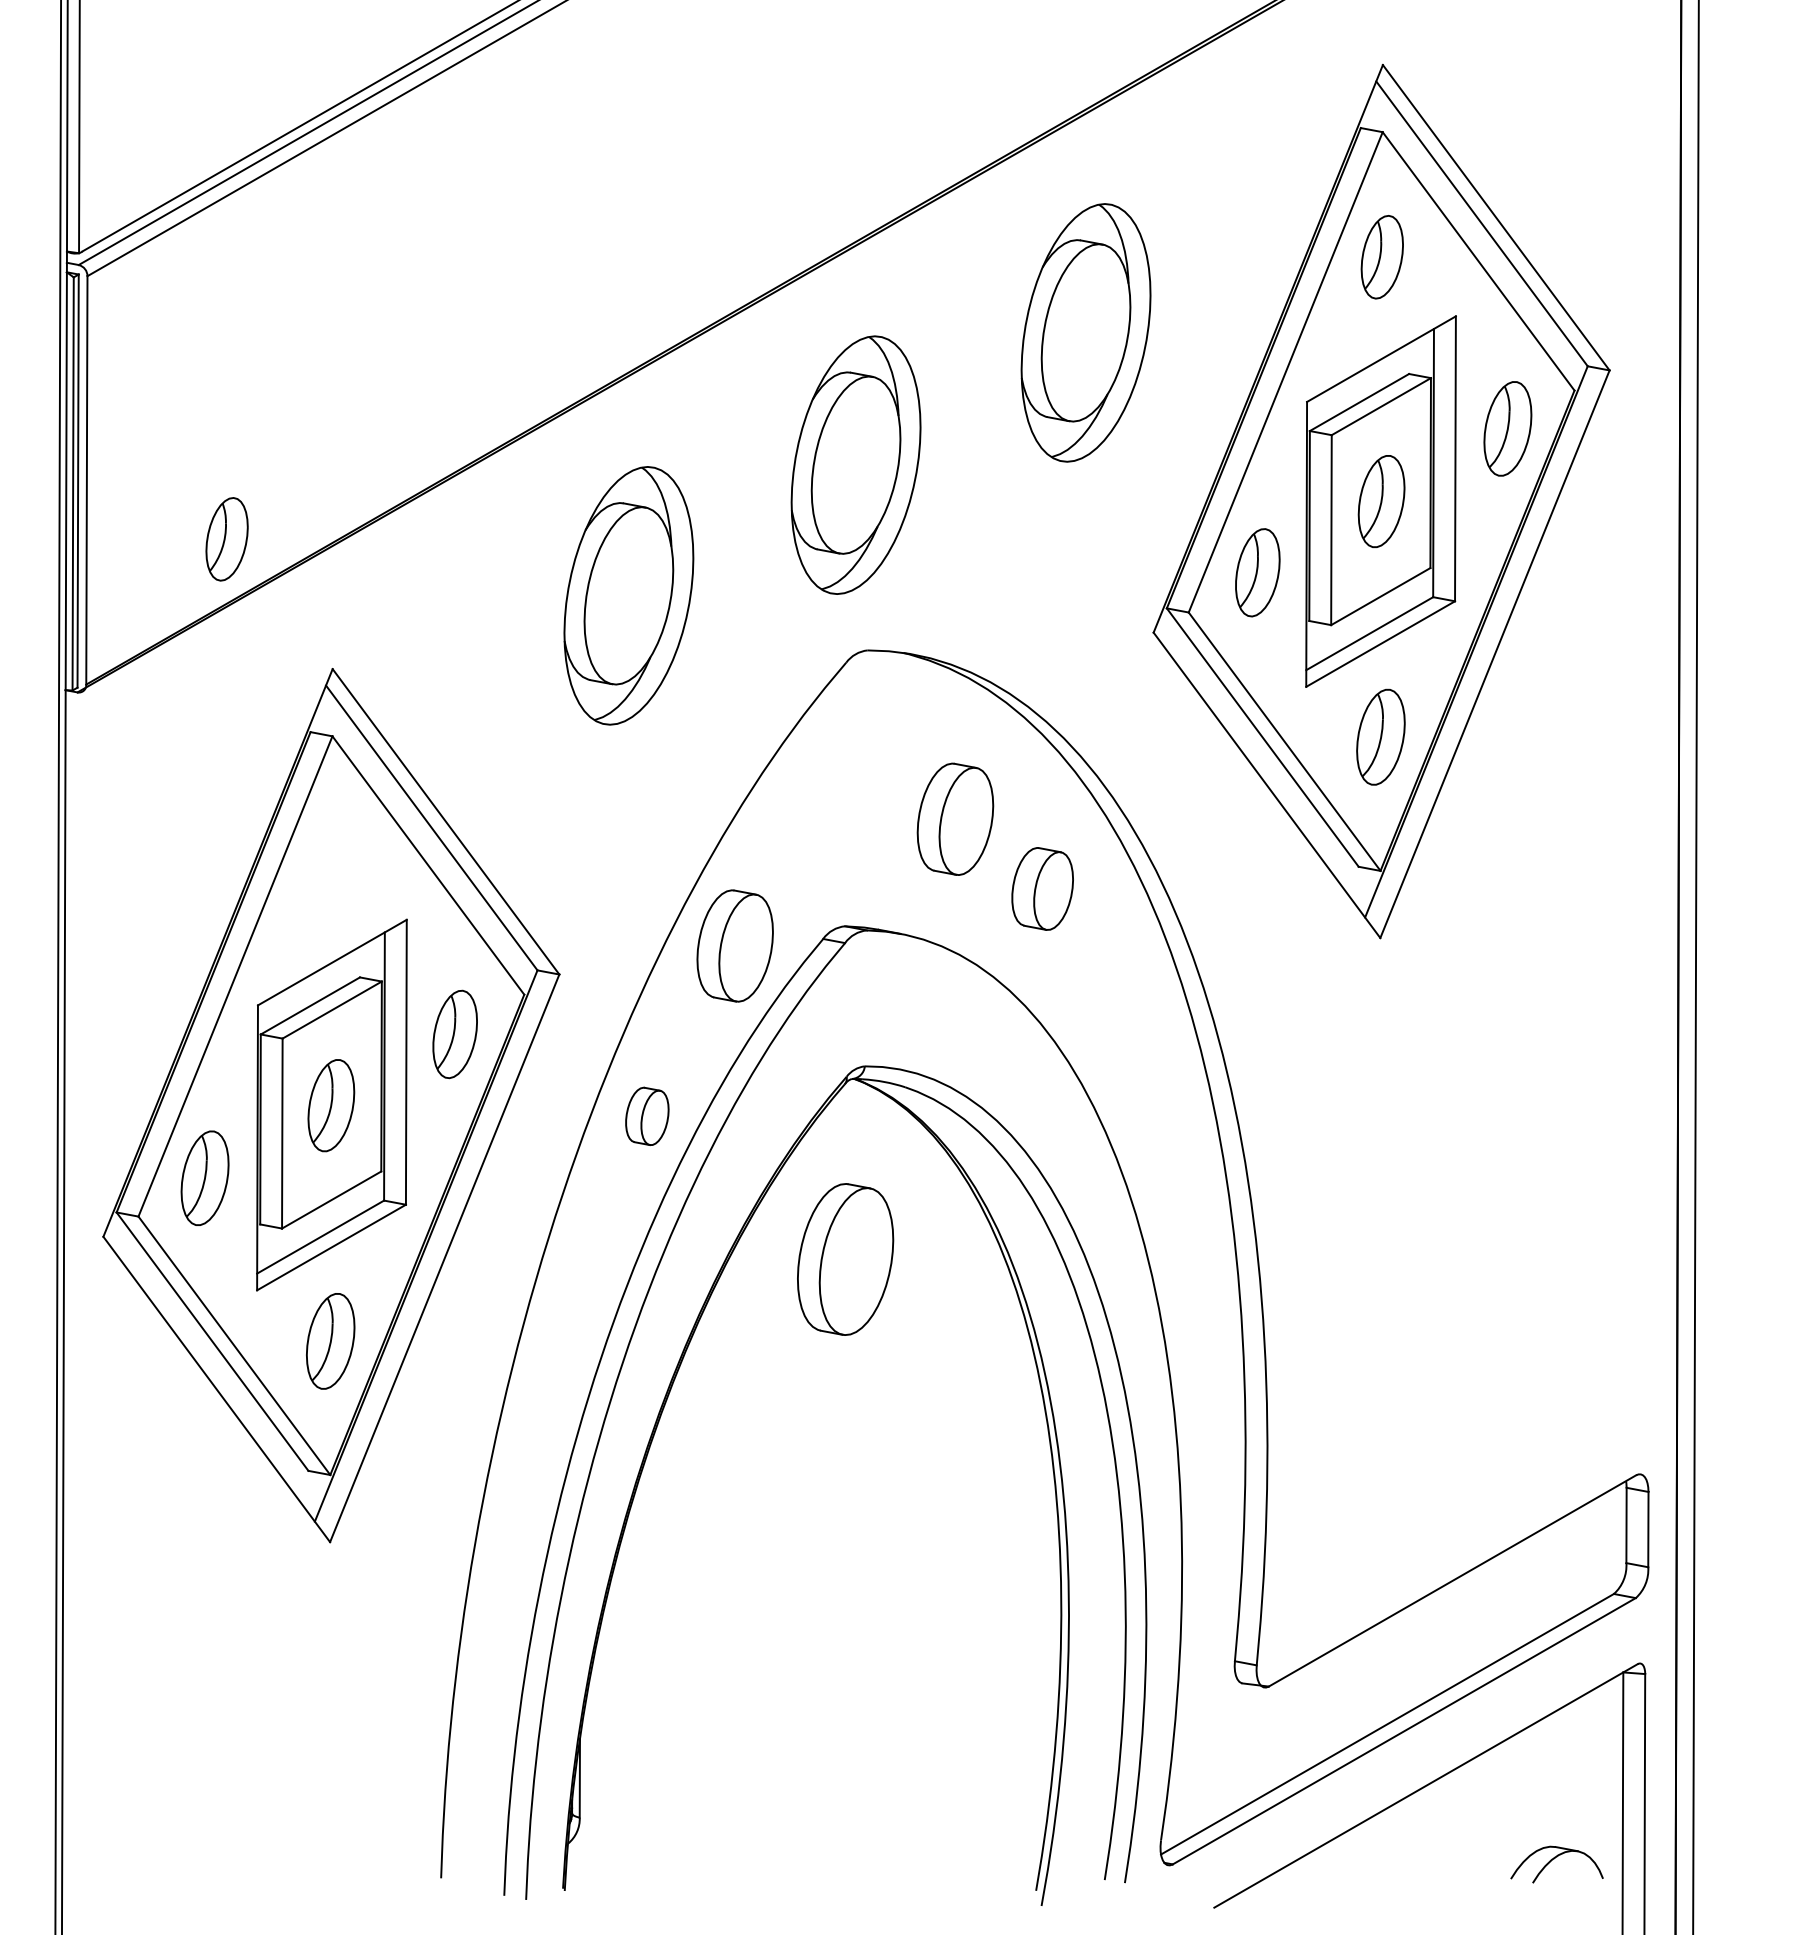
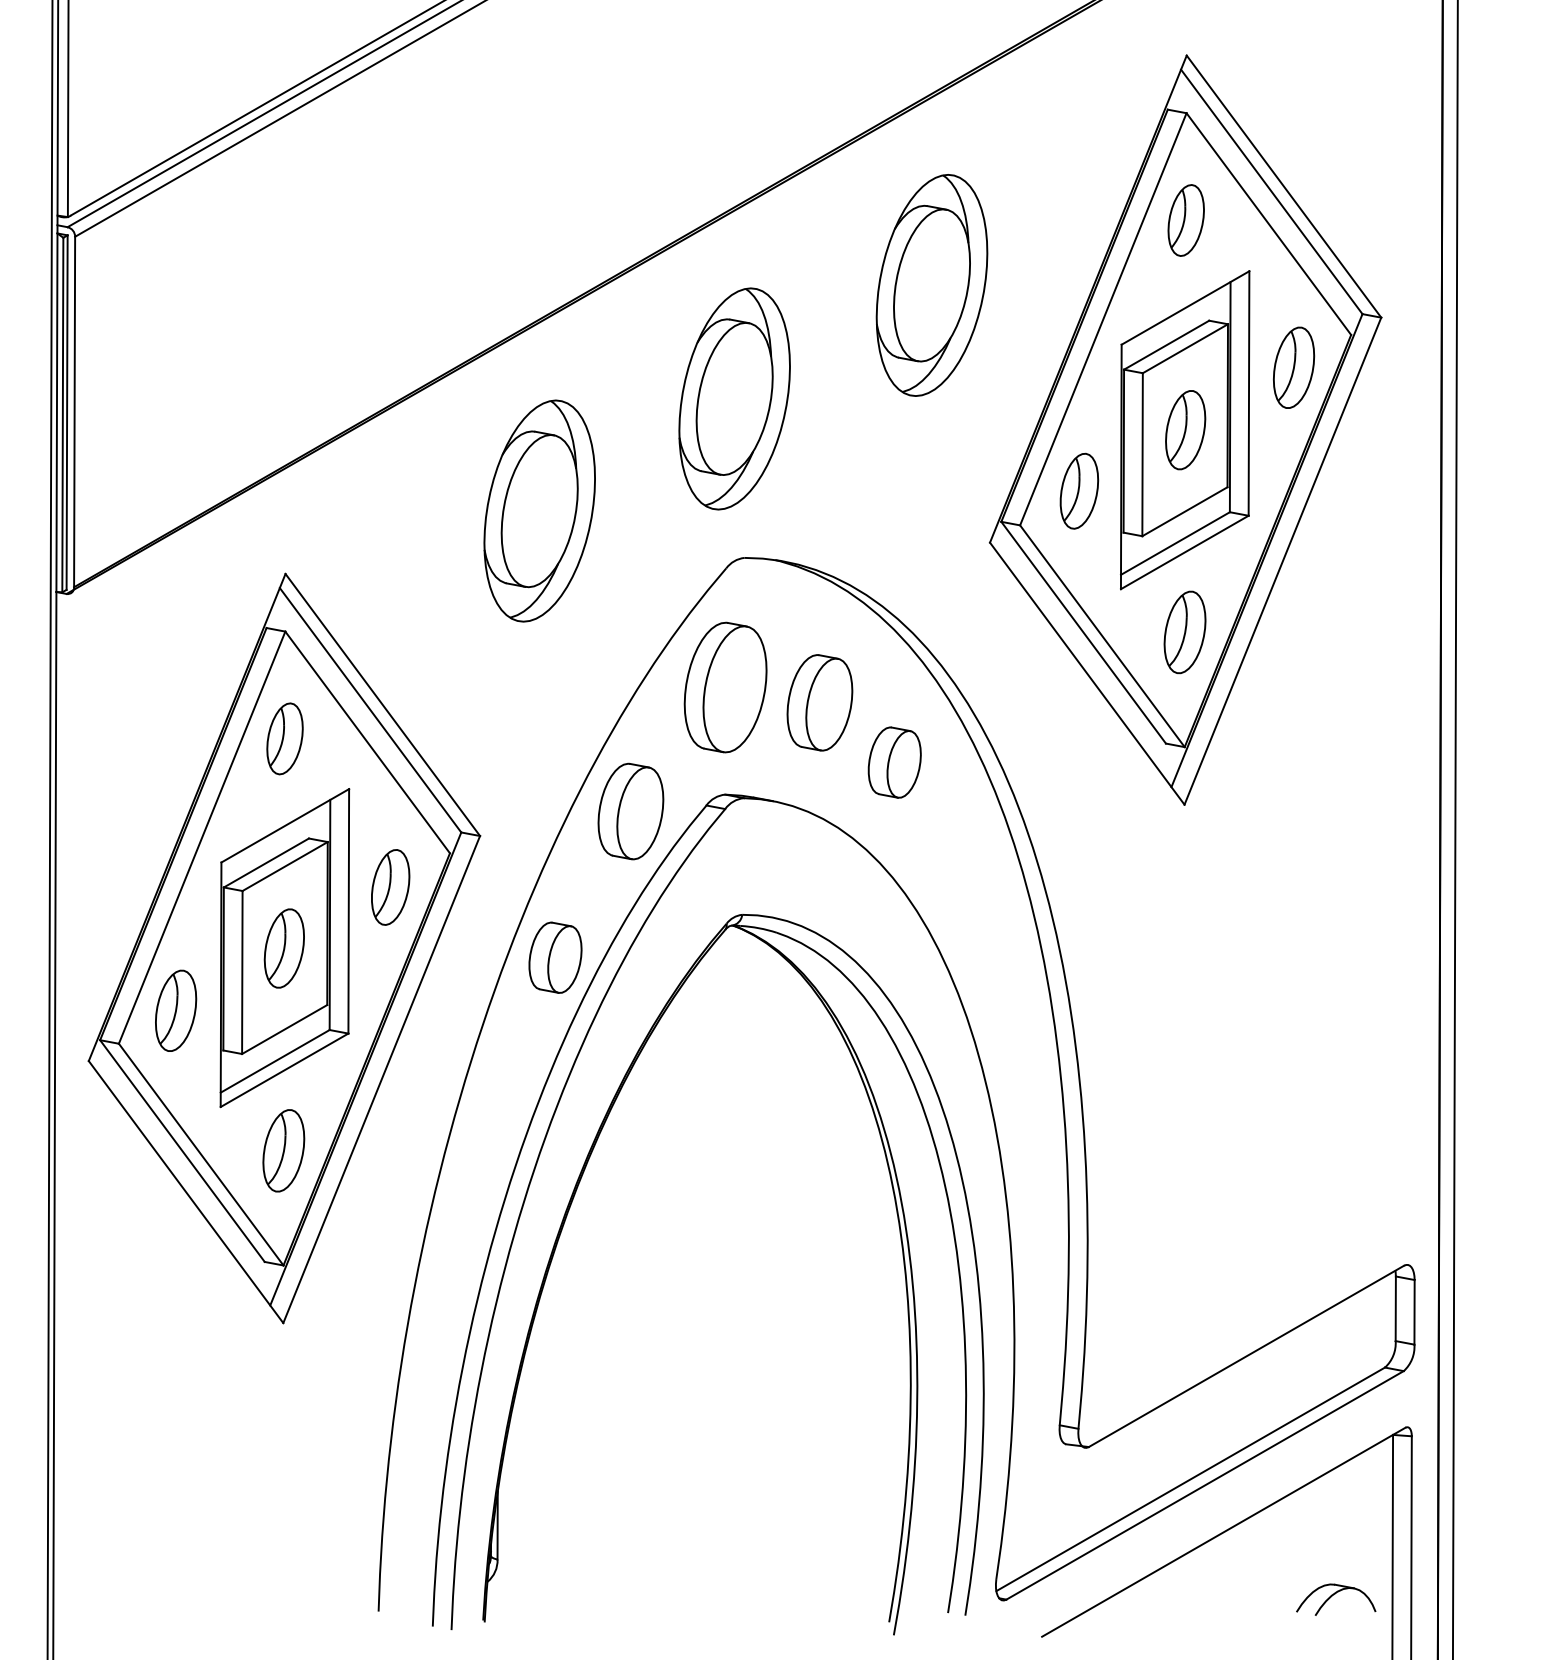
part: (226, 539) -> (284, 739), moved
part: (647, 1116) -> (555, 957), size x1.43
part: (845, 1259) -> (725, 687), moved

